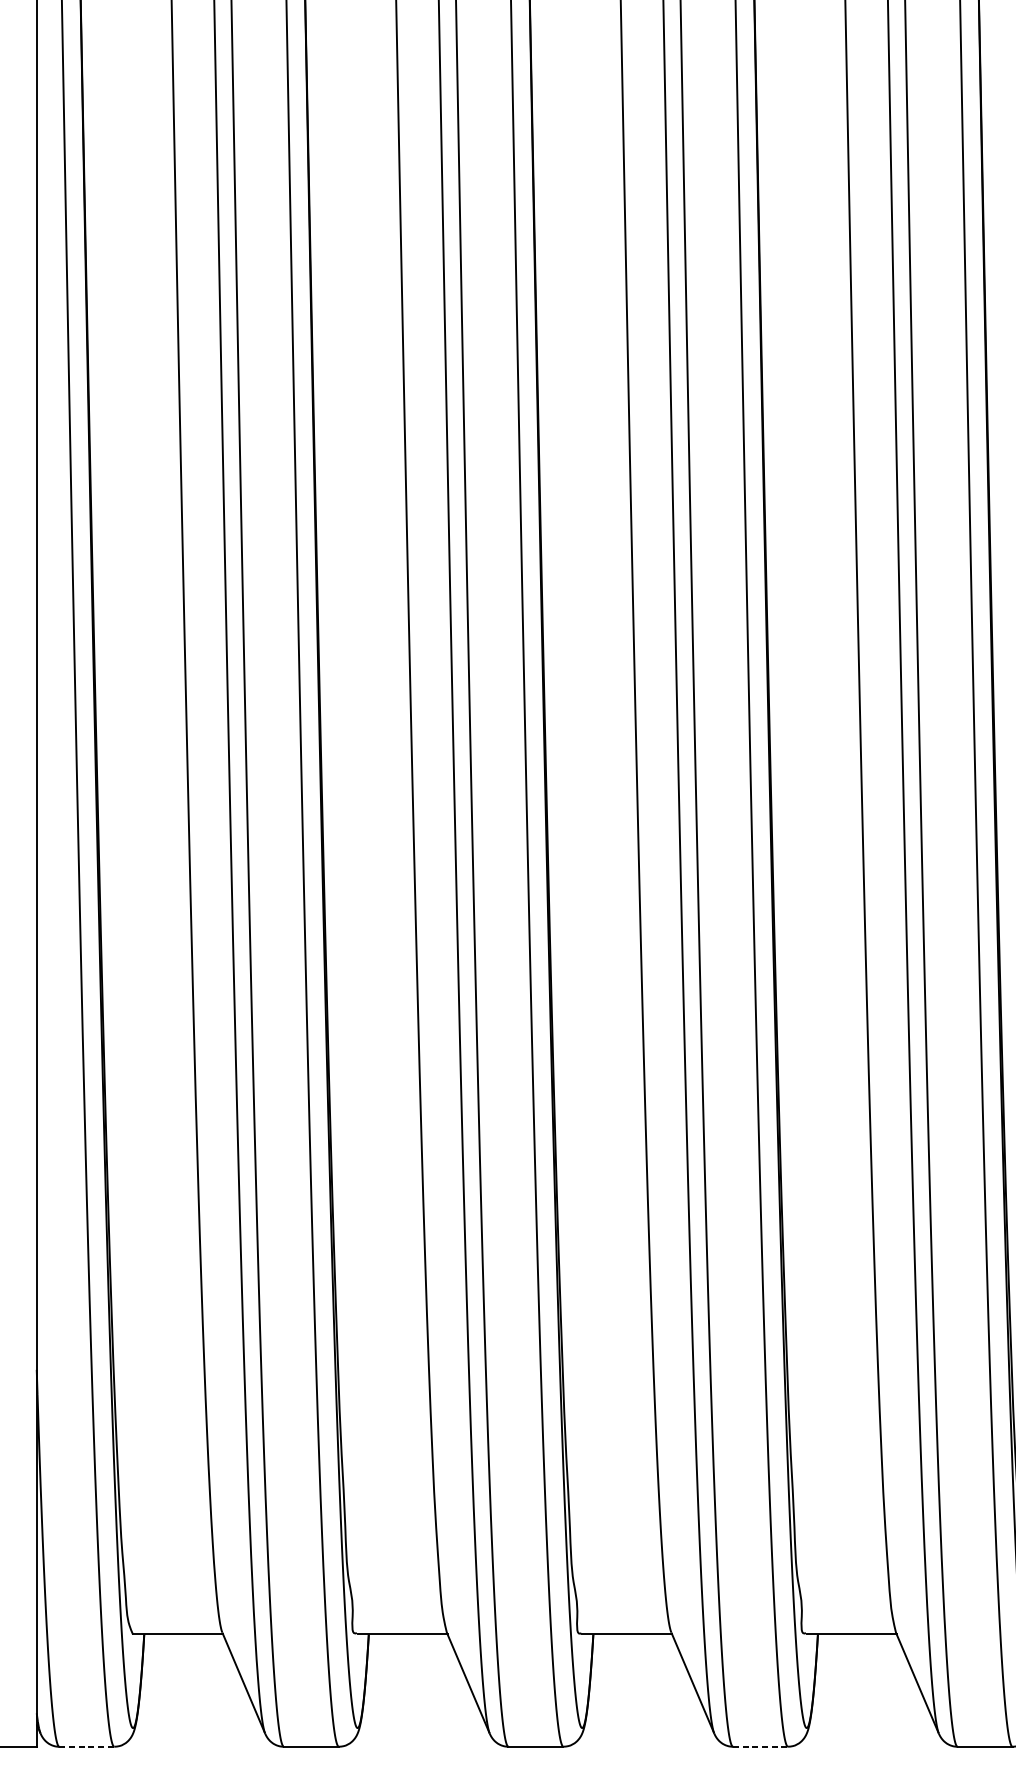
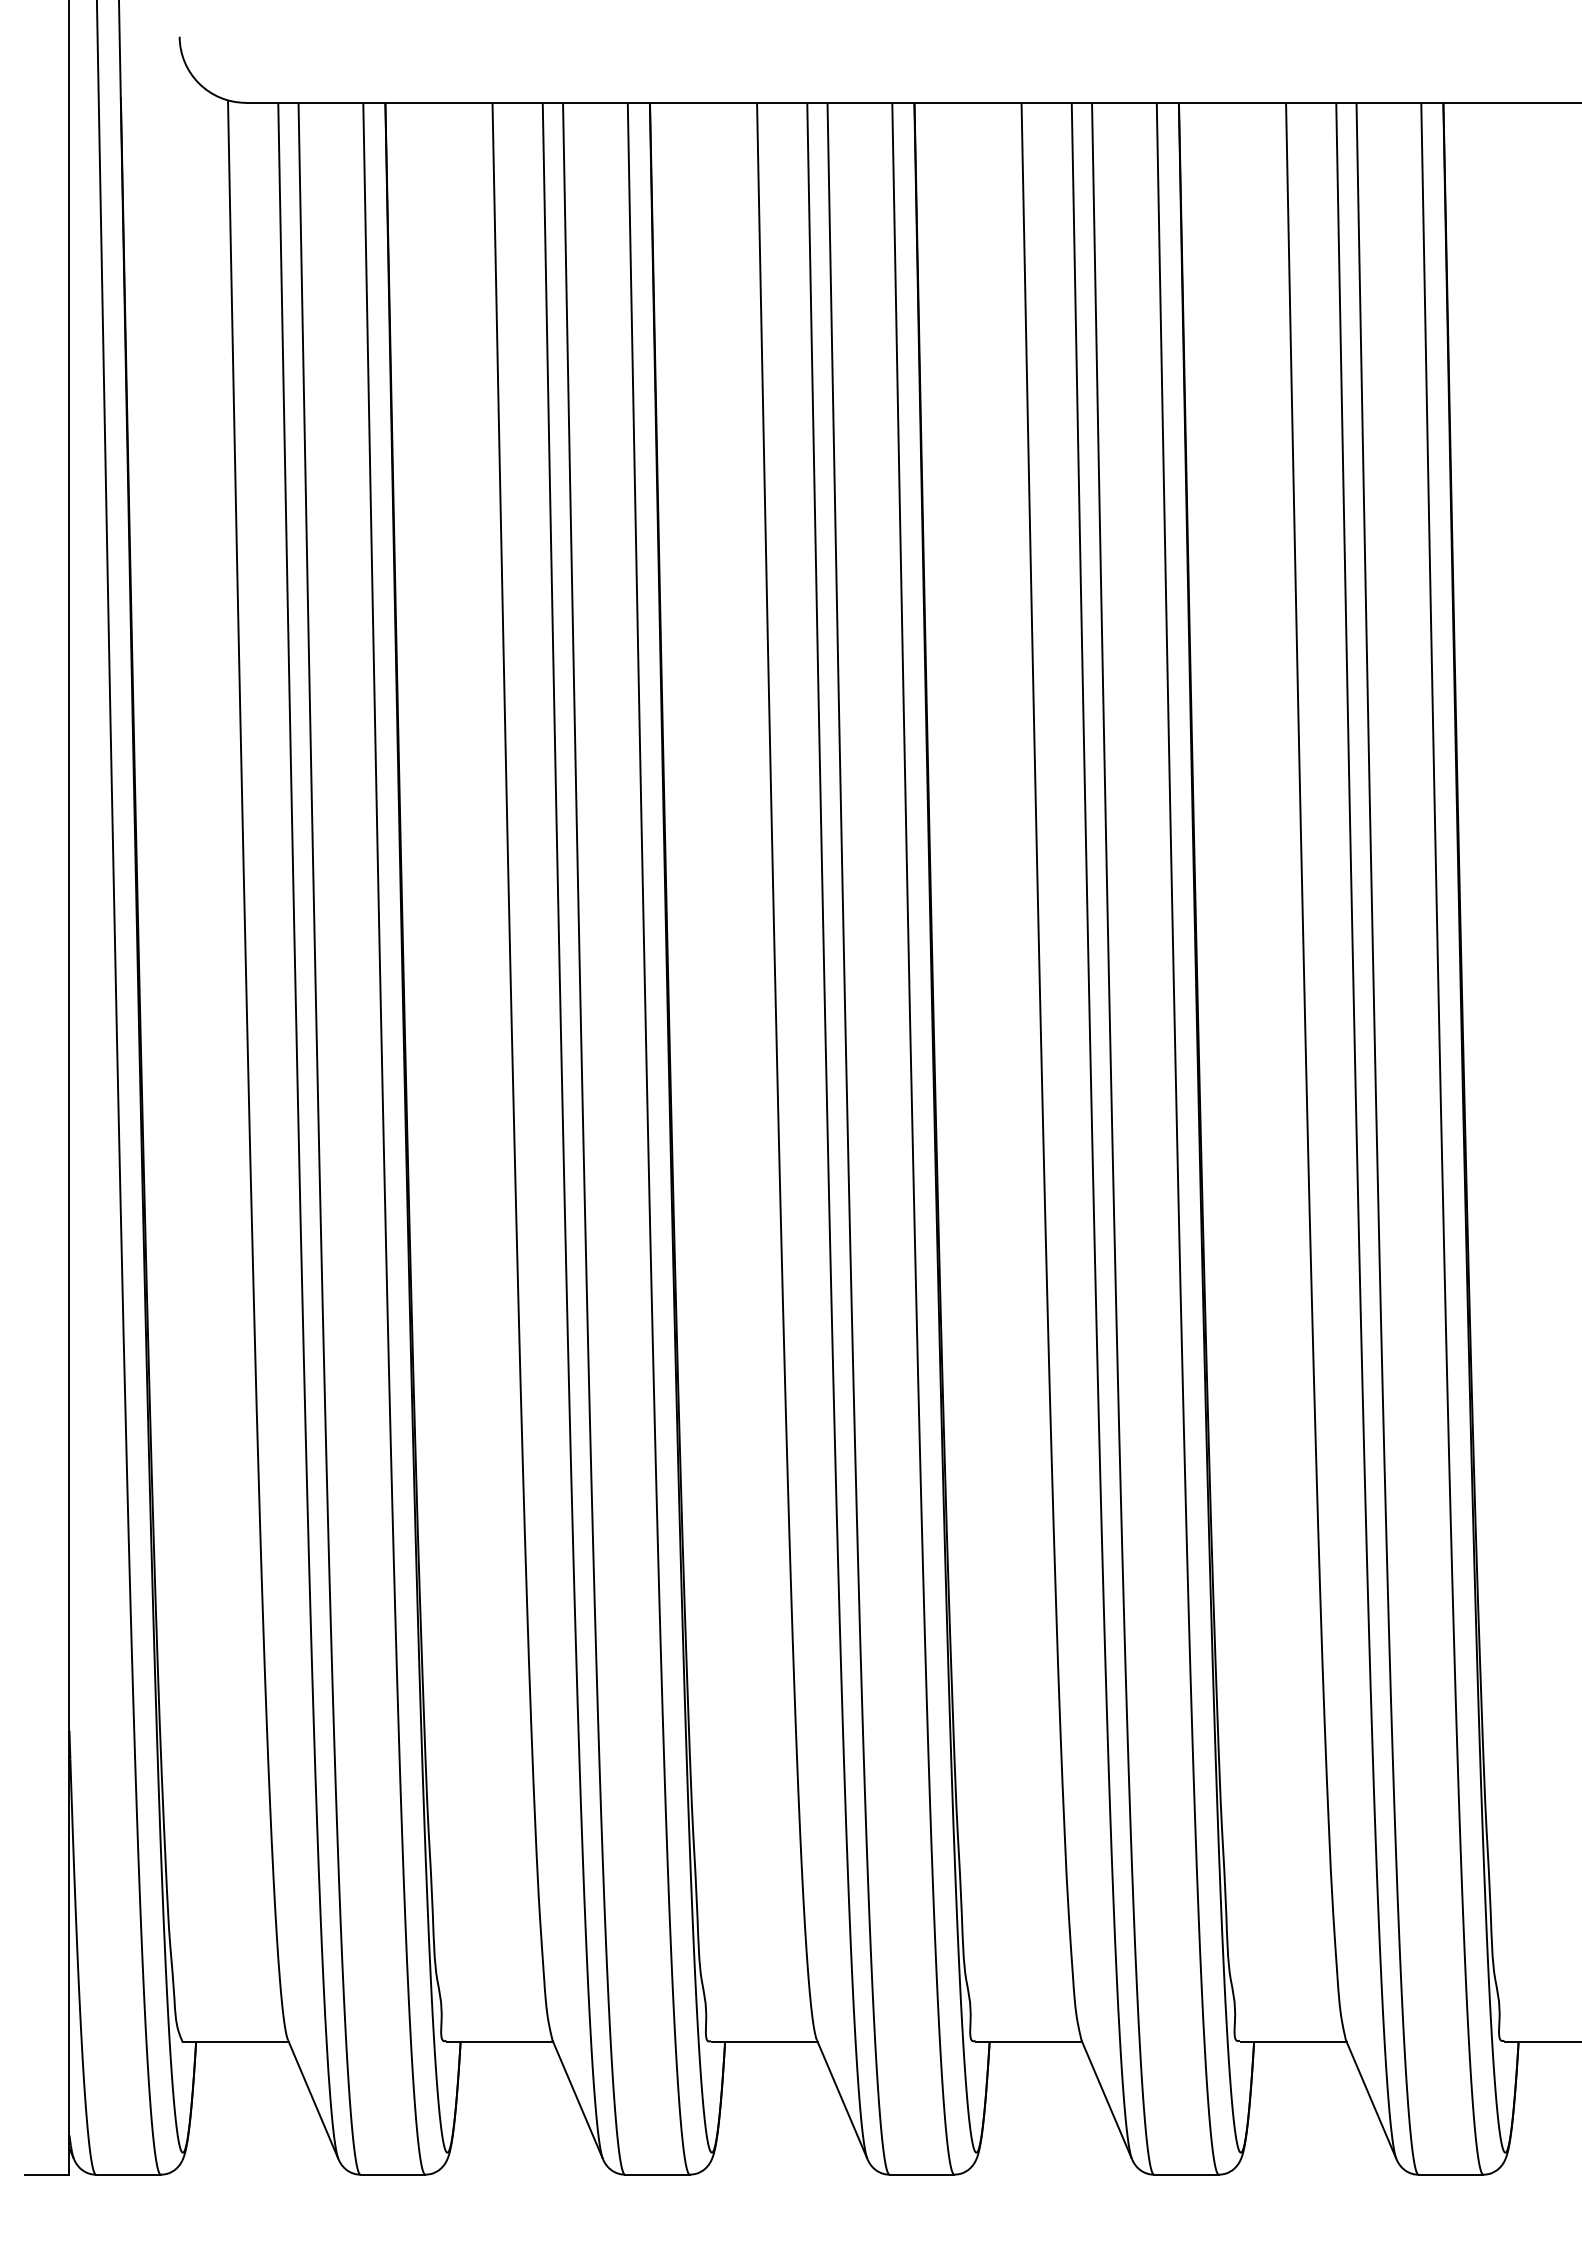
line: (86, 1746) -> (128, 2174), dashed -> solid
line: (760, 1746) -> (922, 2174), dashed -> solid

